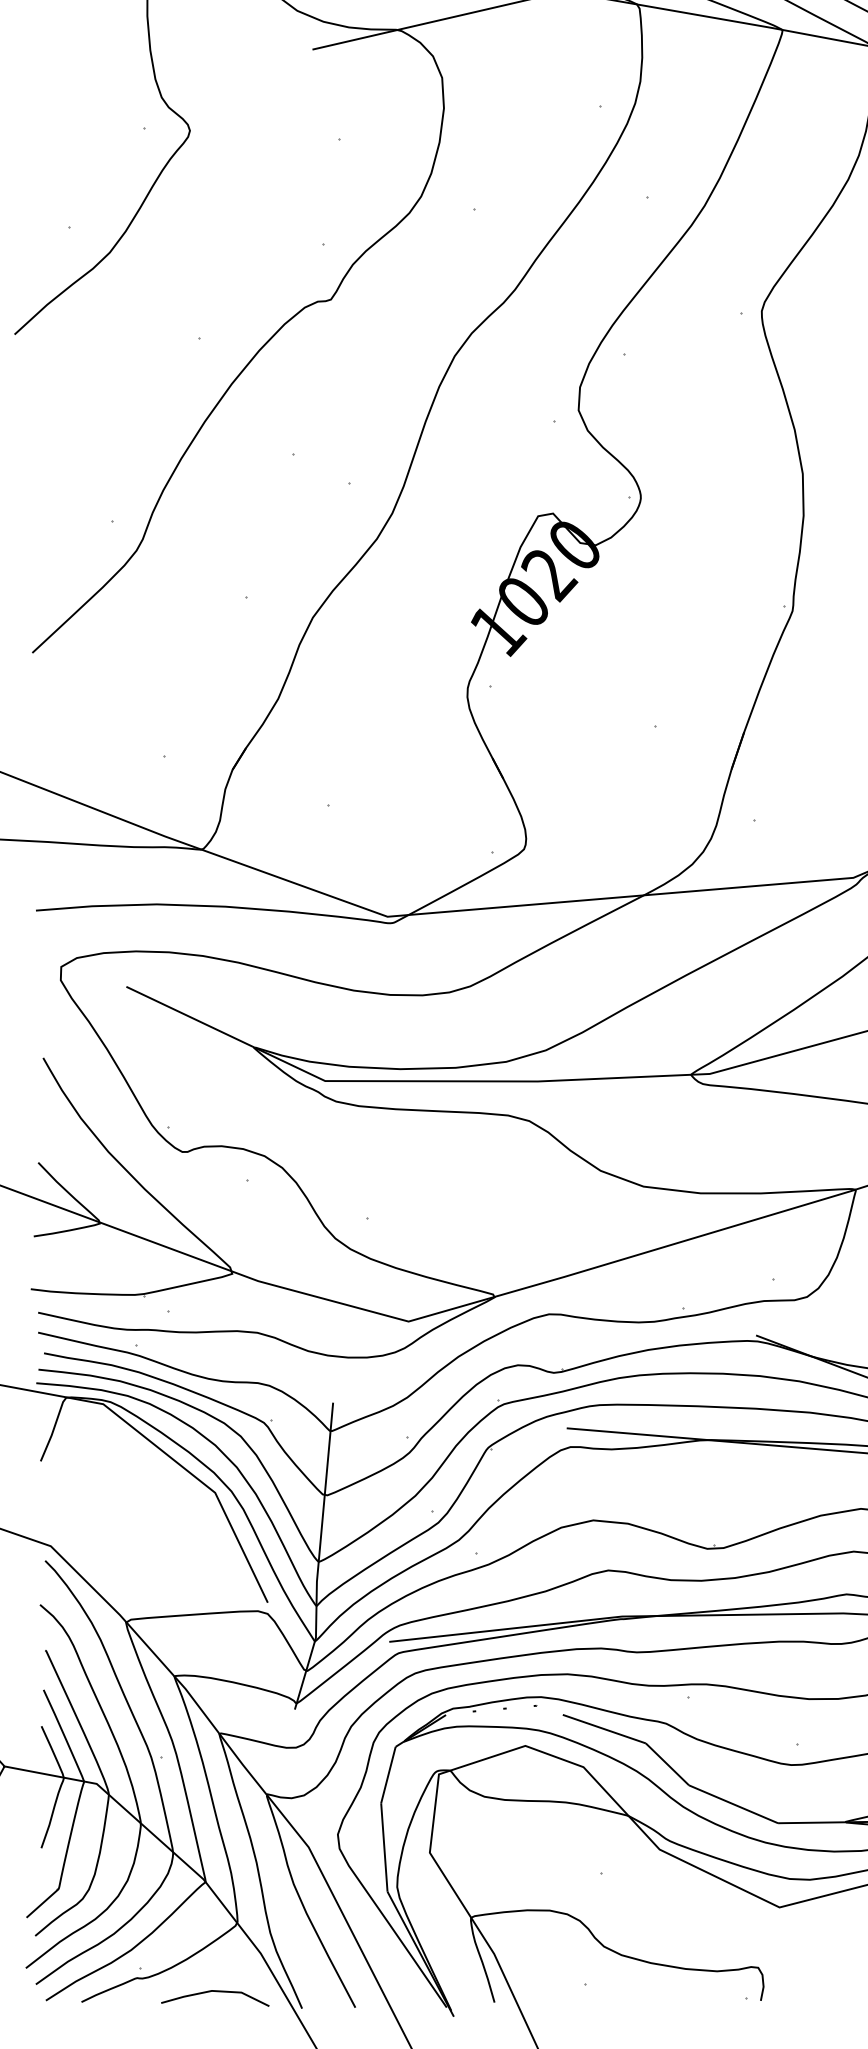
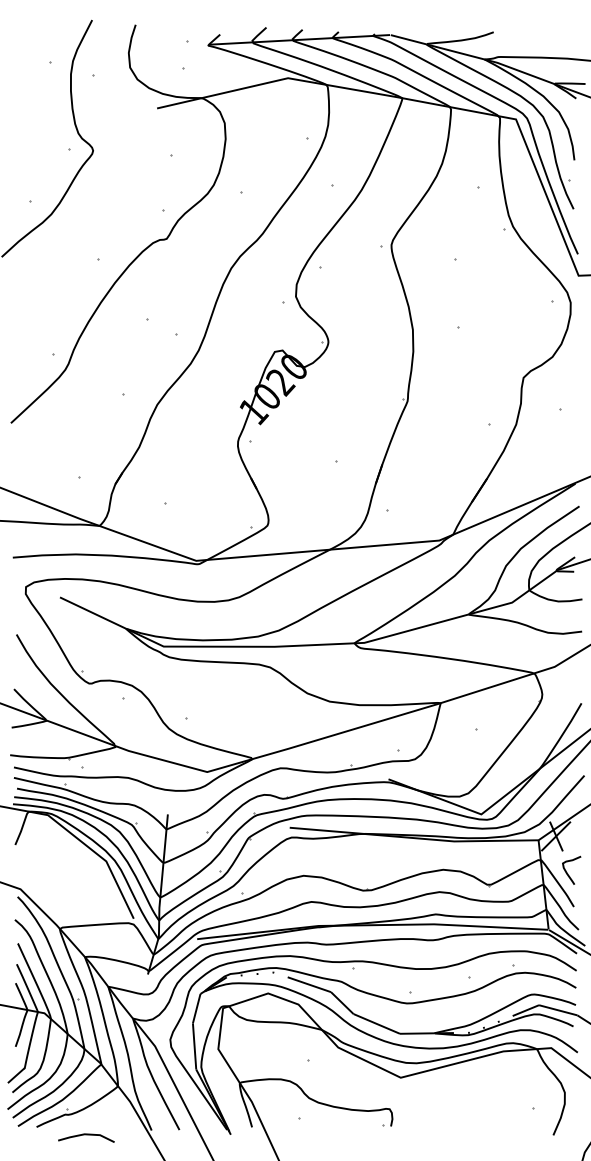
line: (215, 1993) -> (86, 1135), moved

